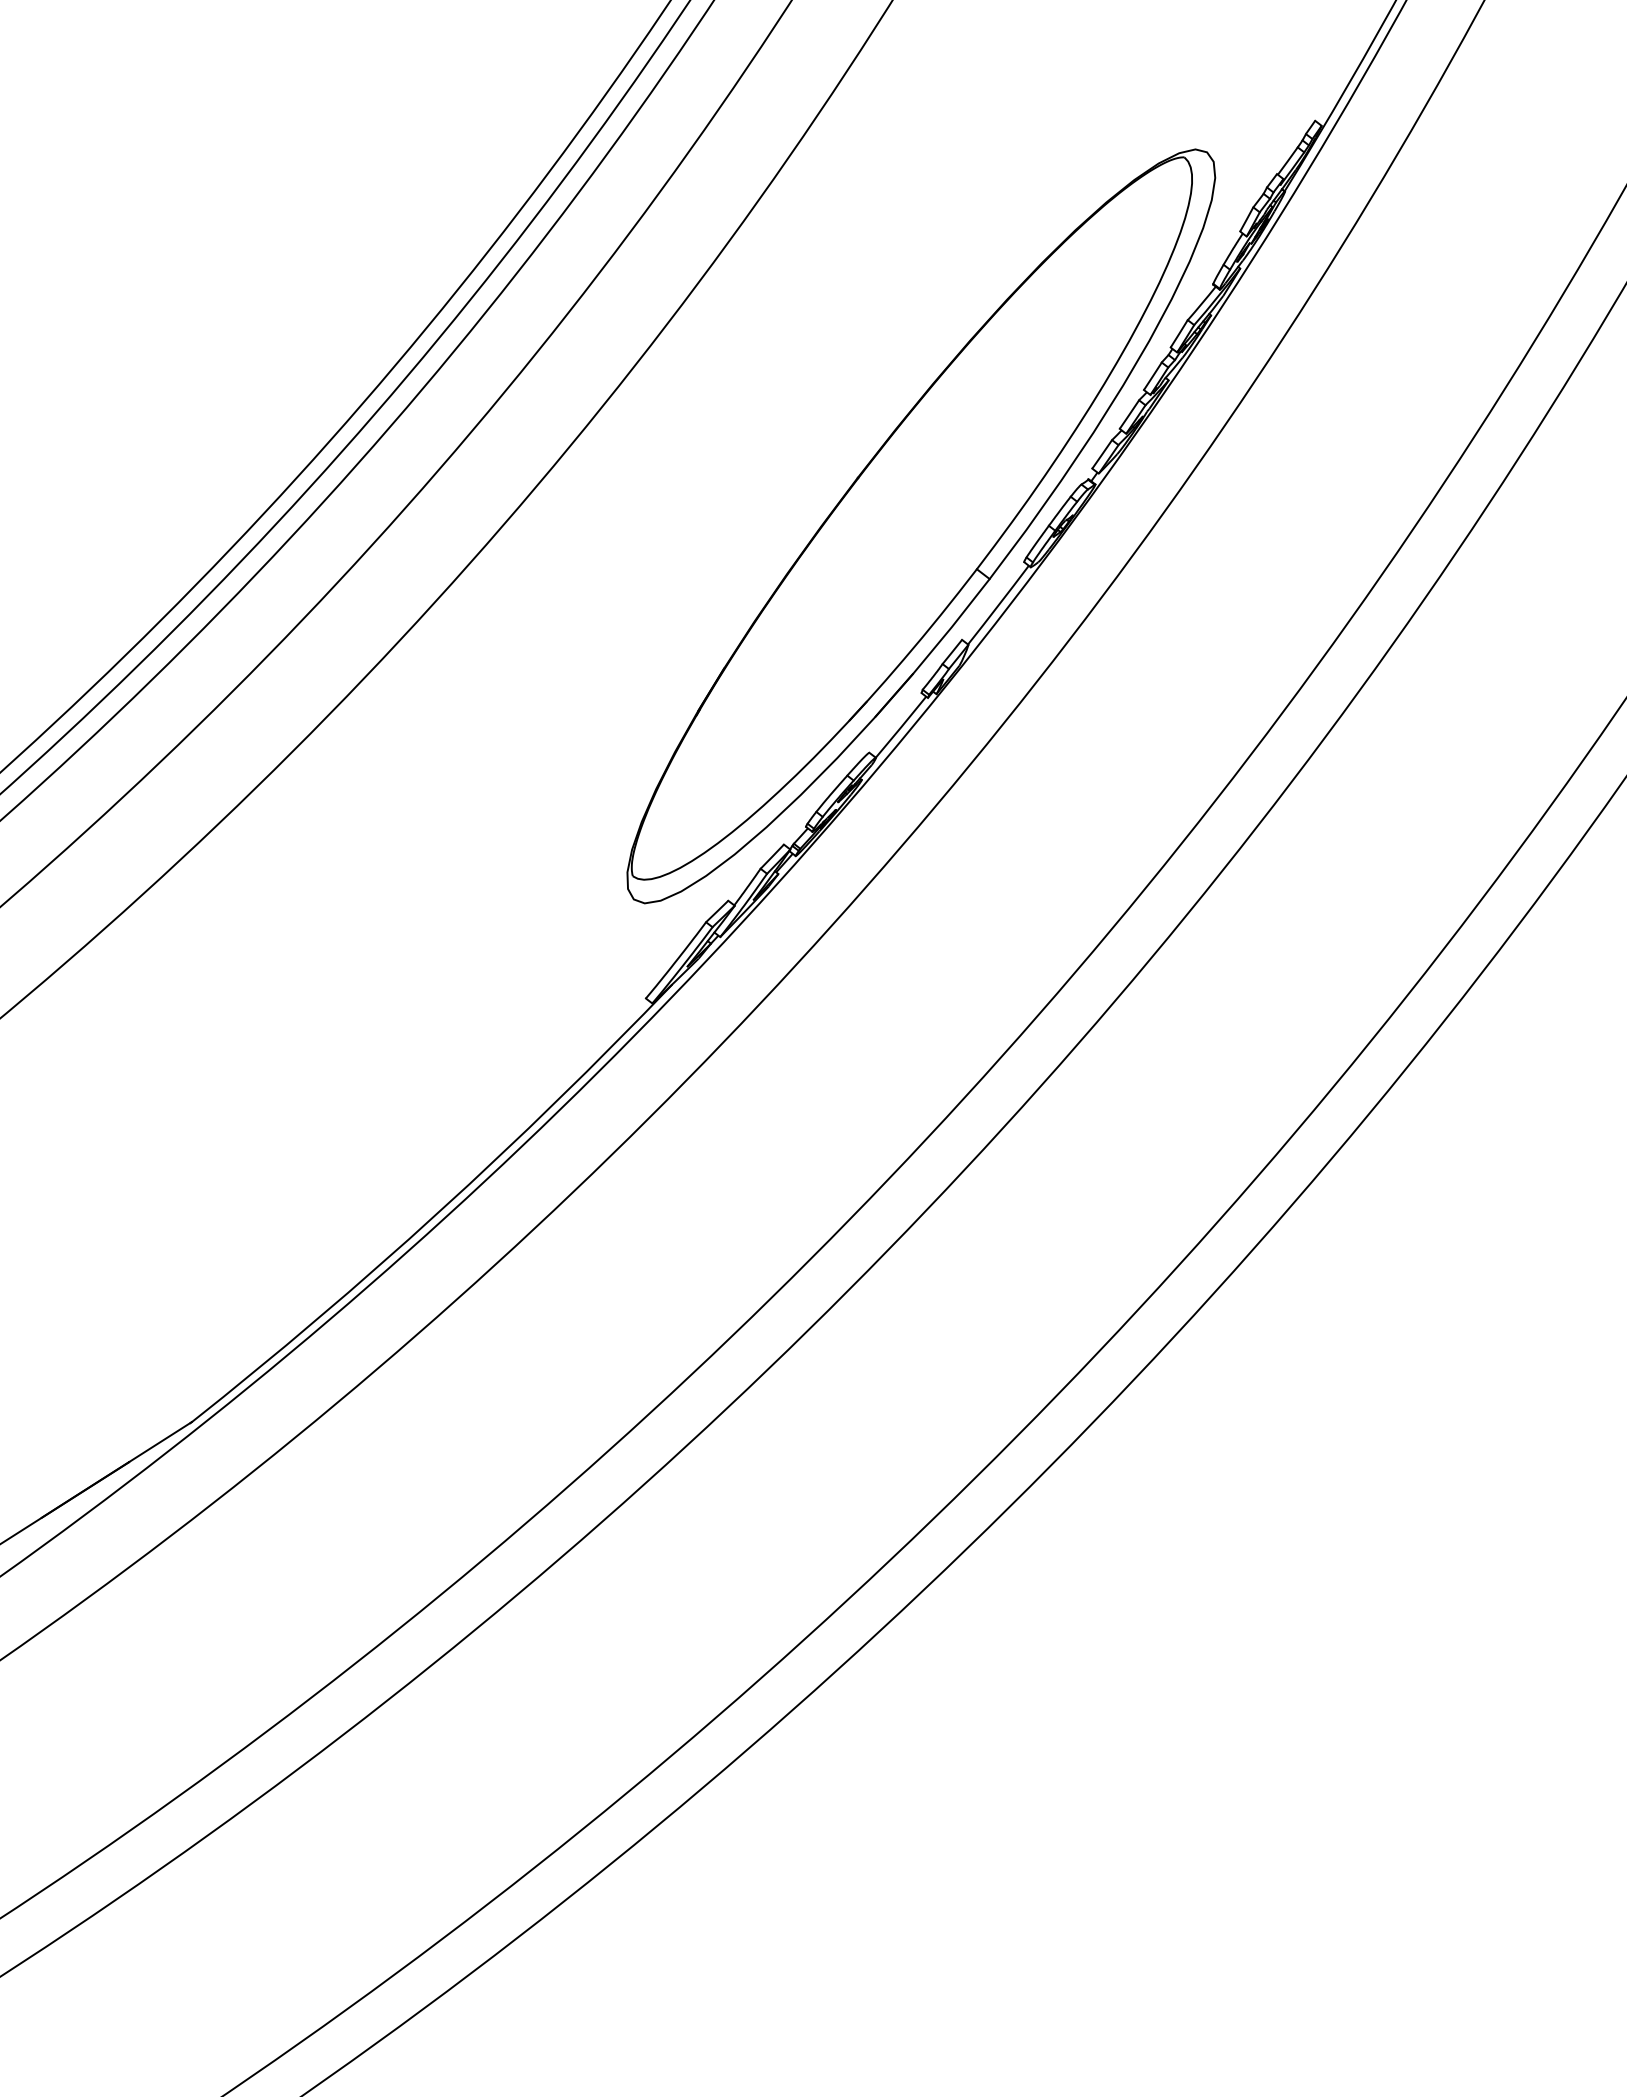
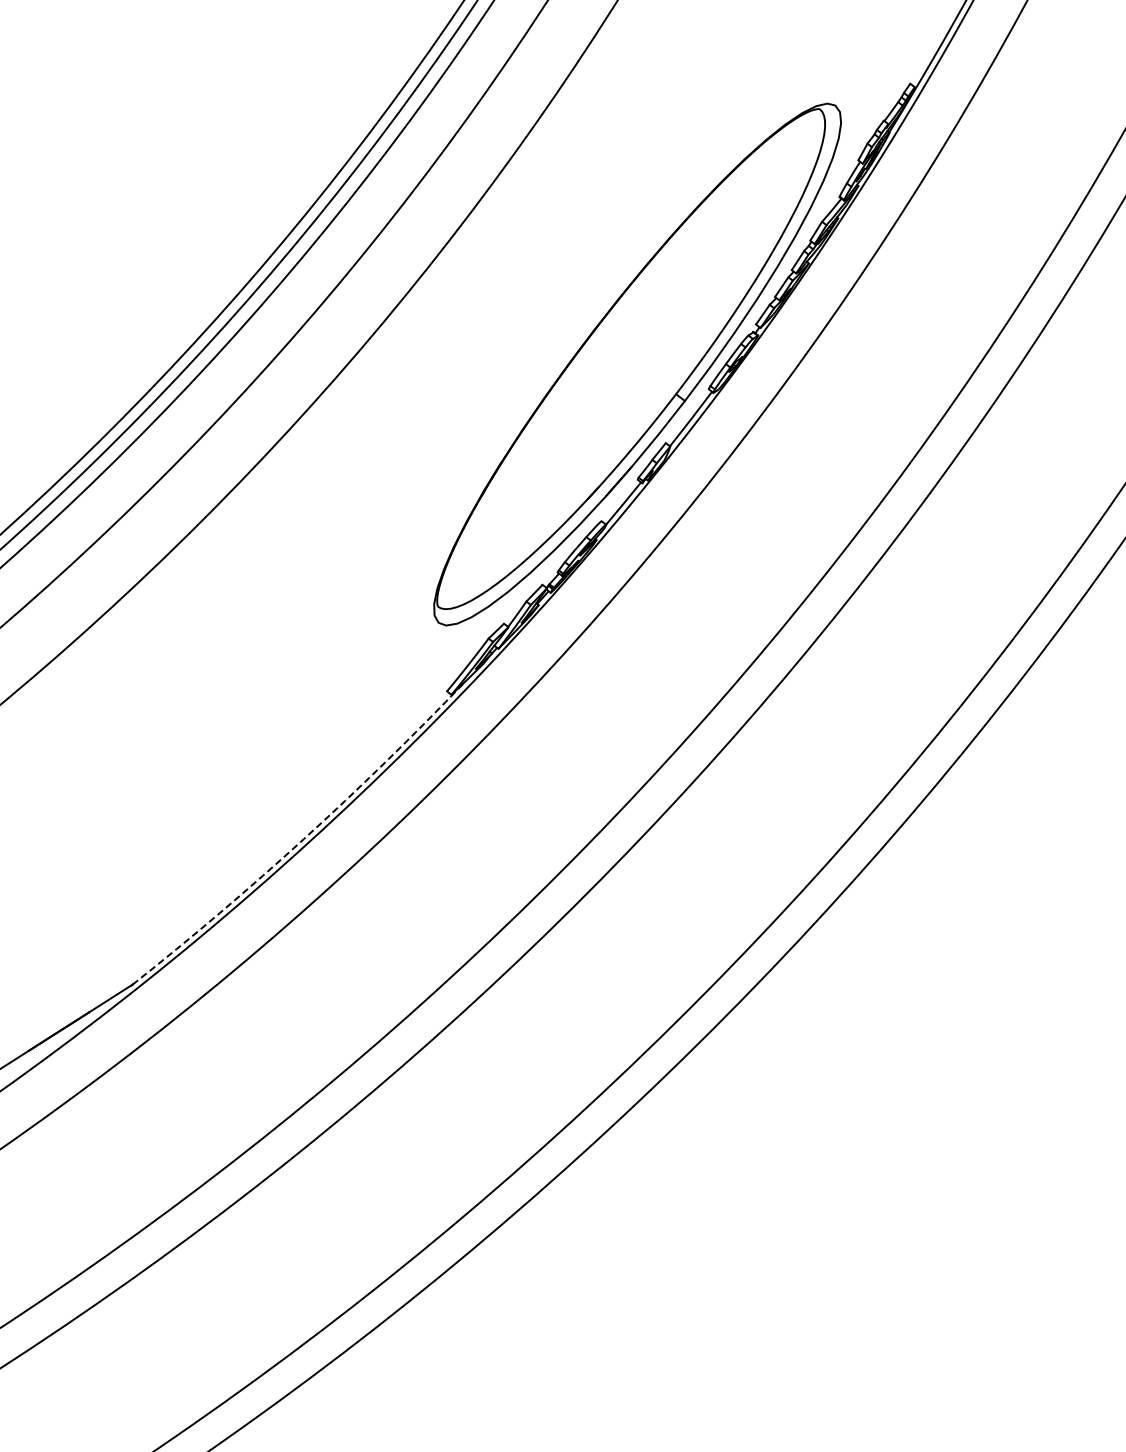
arc: (440, 1211) -> (304, 838), solid -> dashed

